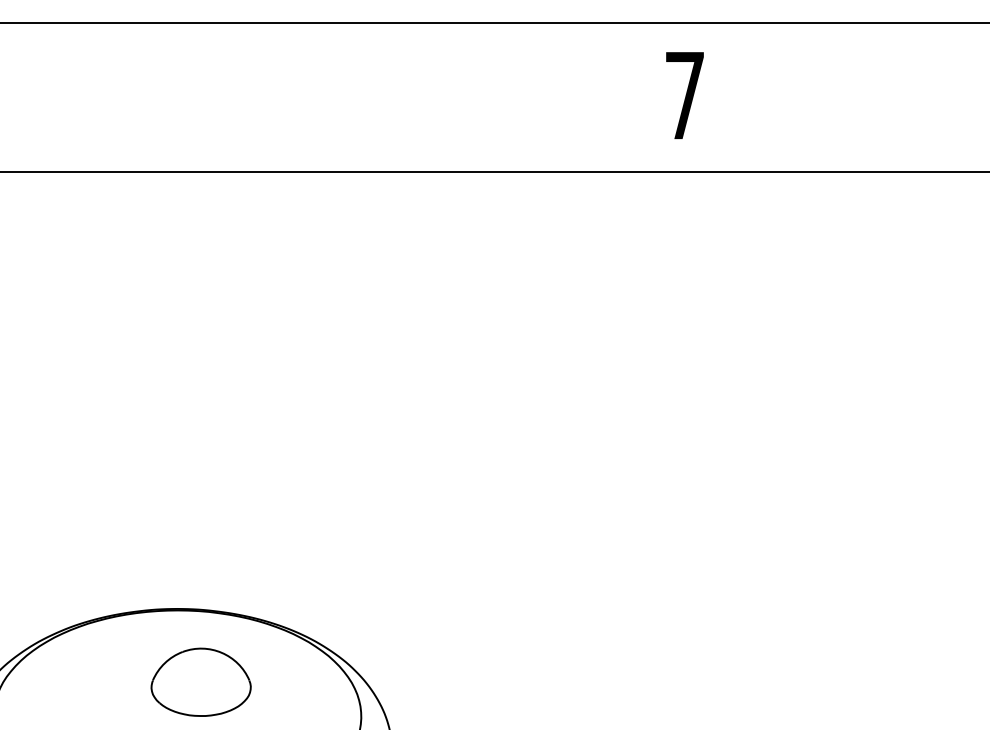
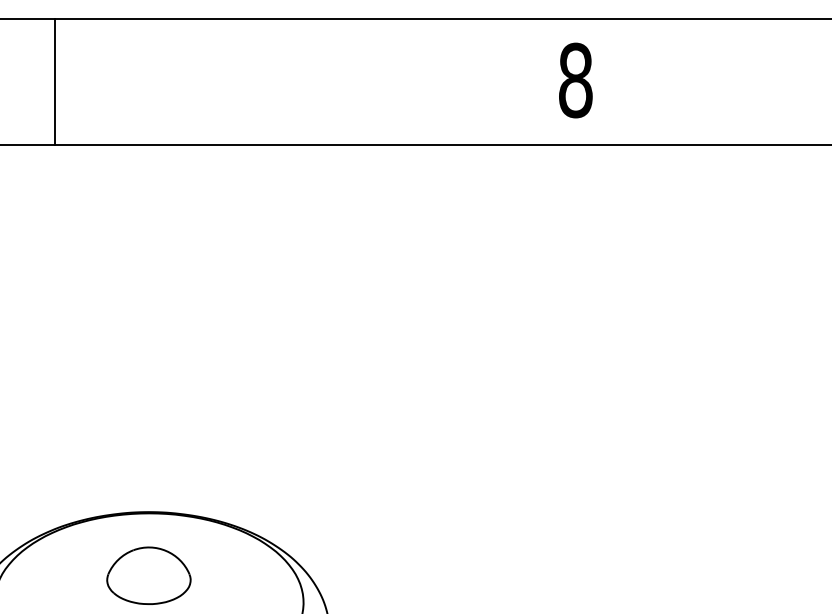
text: (684, 95) -> (575, 80), 7 -> 8
line: (65, 96) -> (54, 81), added
part: (200, 681) -> (148, 575), moved

